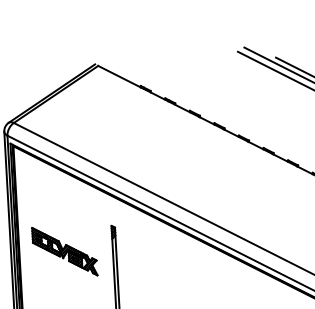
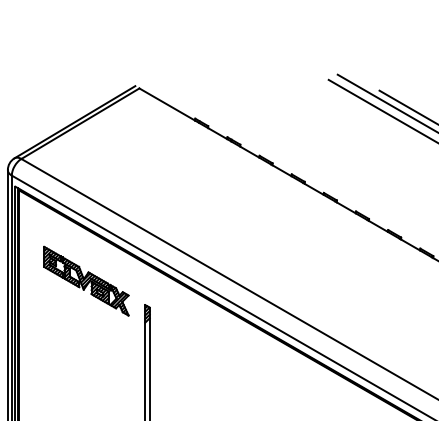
part: (64, 251) -> (86, 280), moved

